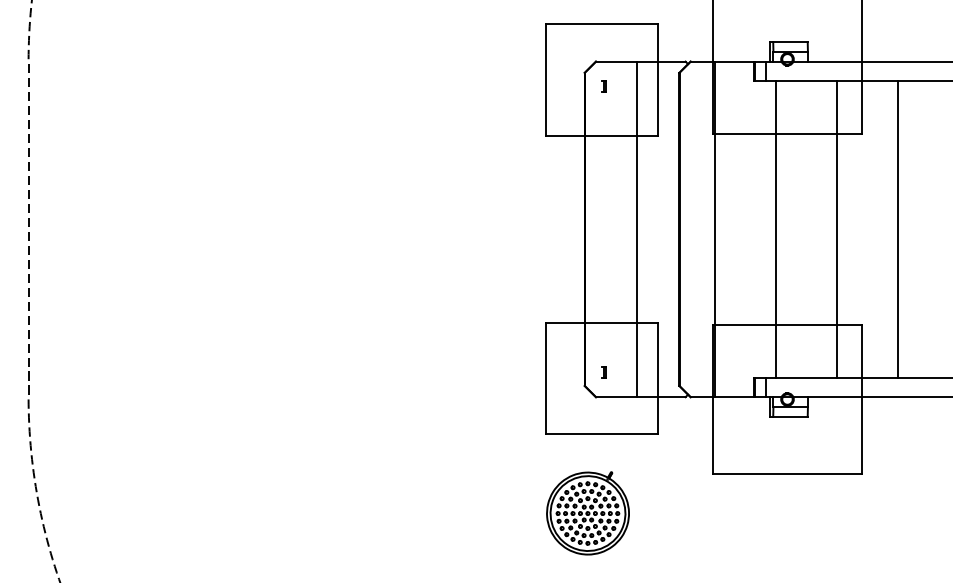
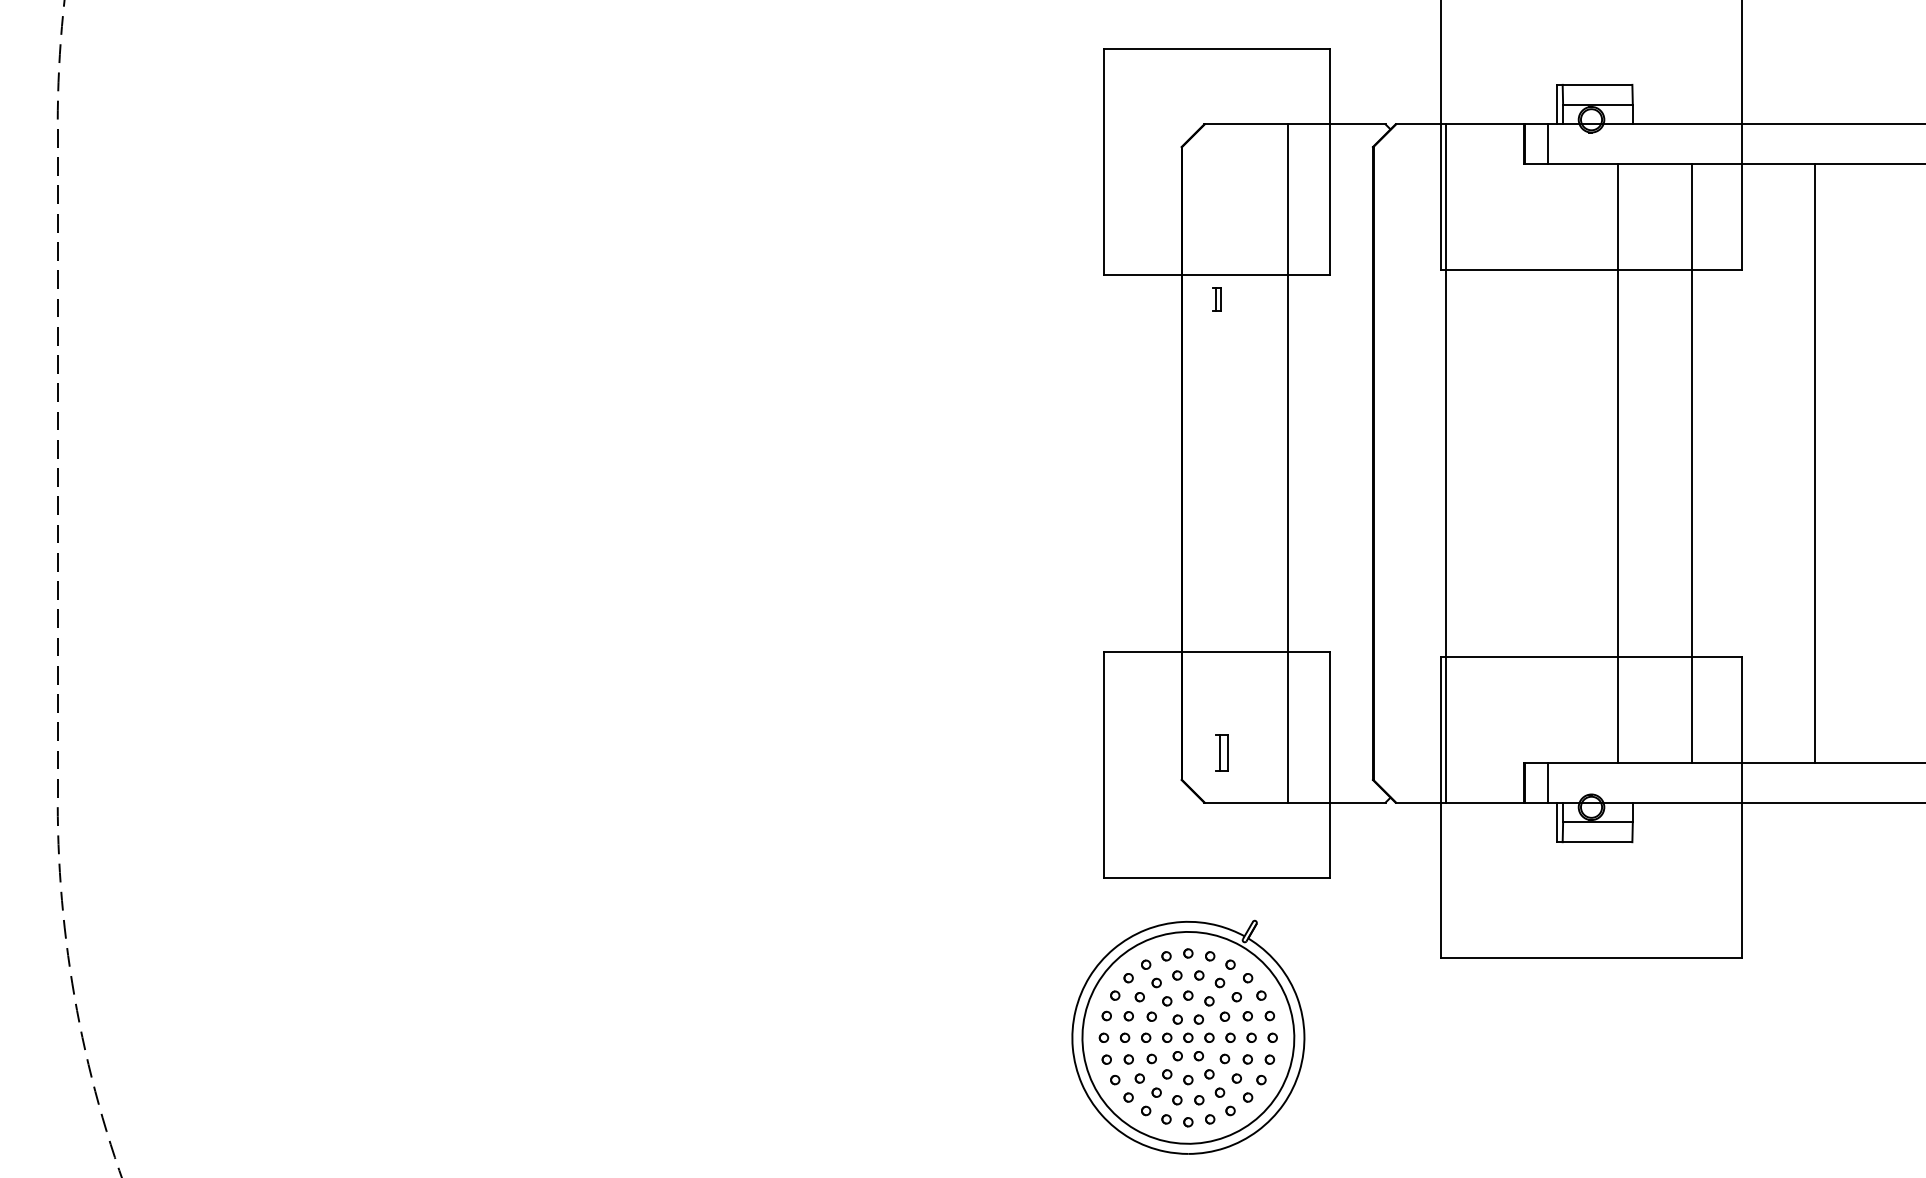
part: (603, 86) -> (1215, 299), moved
line: (776, 229) -> (1617, 463), moved
part: (603, 372) -> (1219, 752), size x1.6
part: (587, 513) -> (1187, 1037), size x1.4

